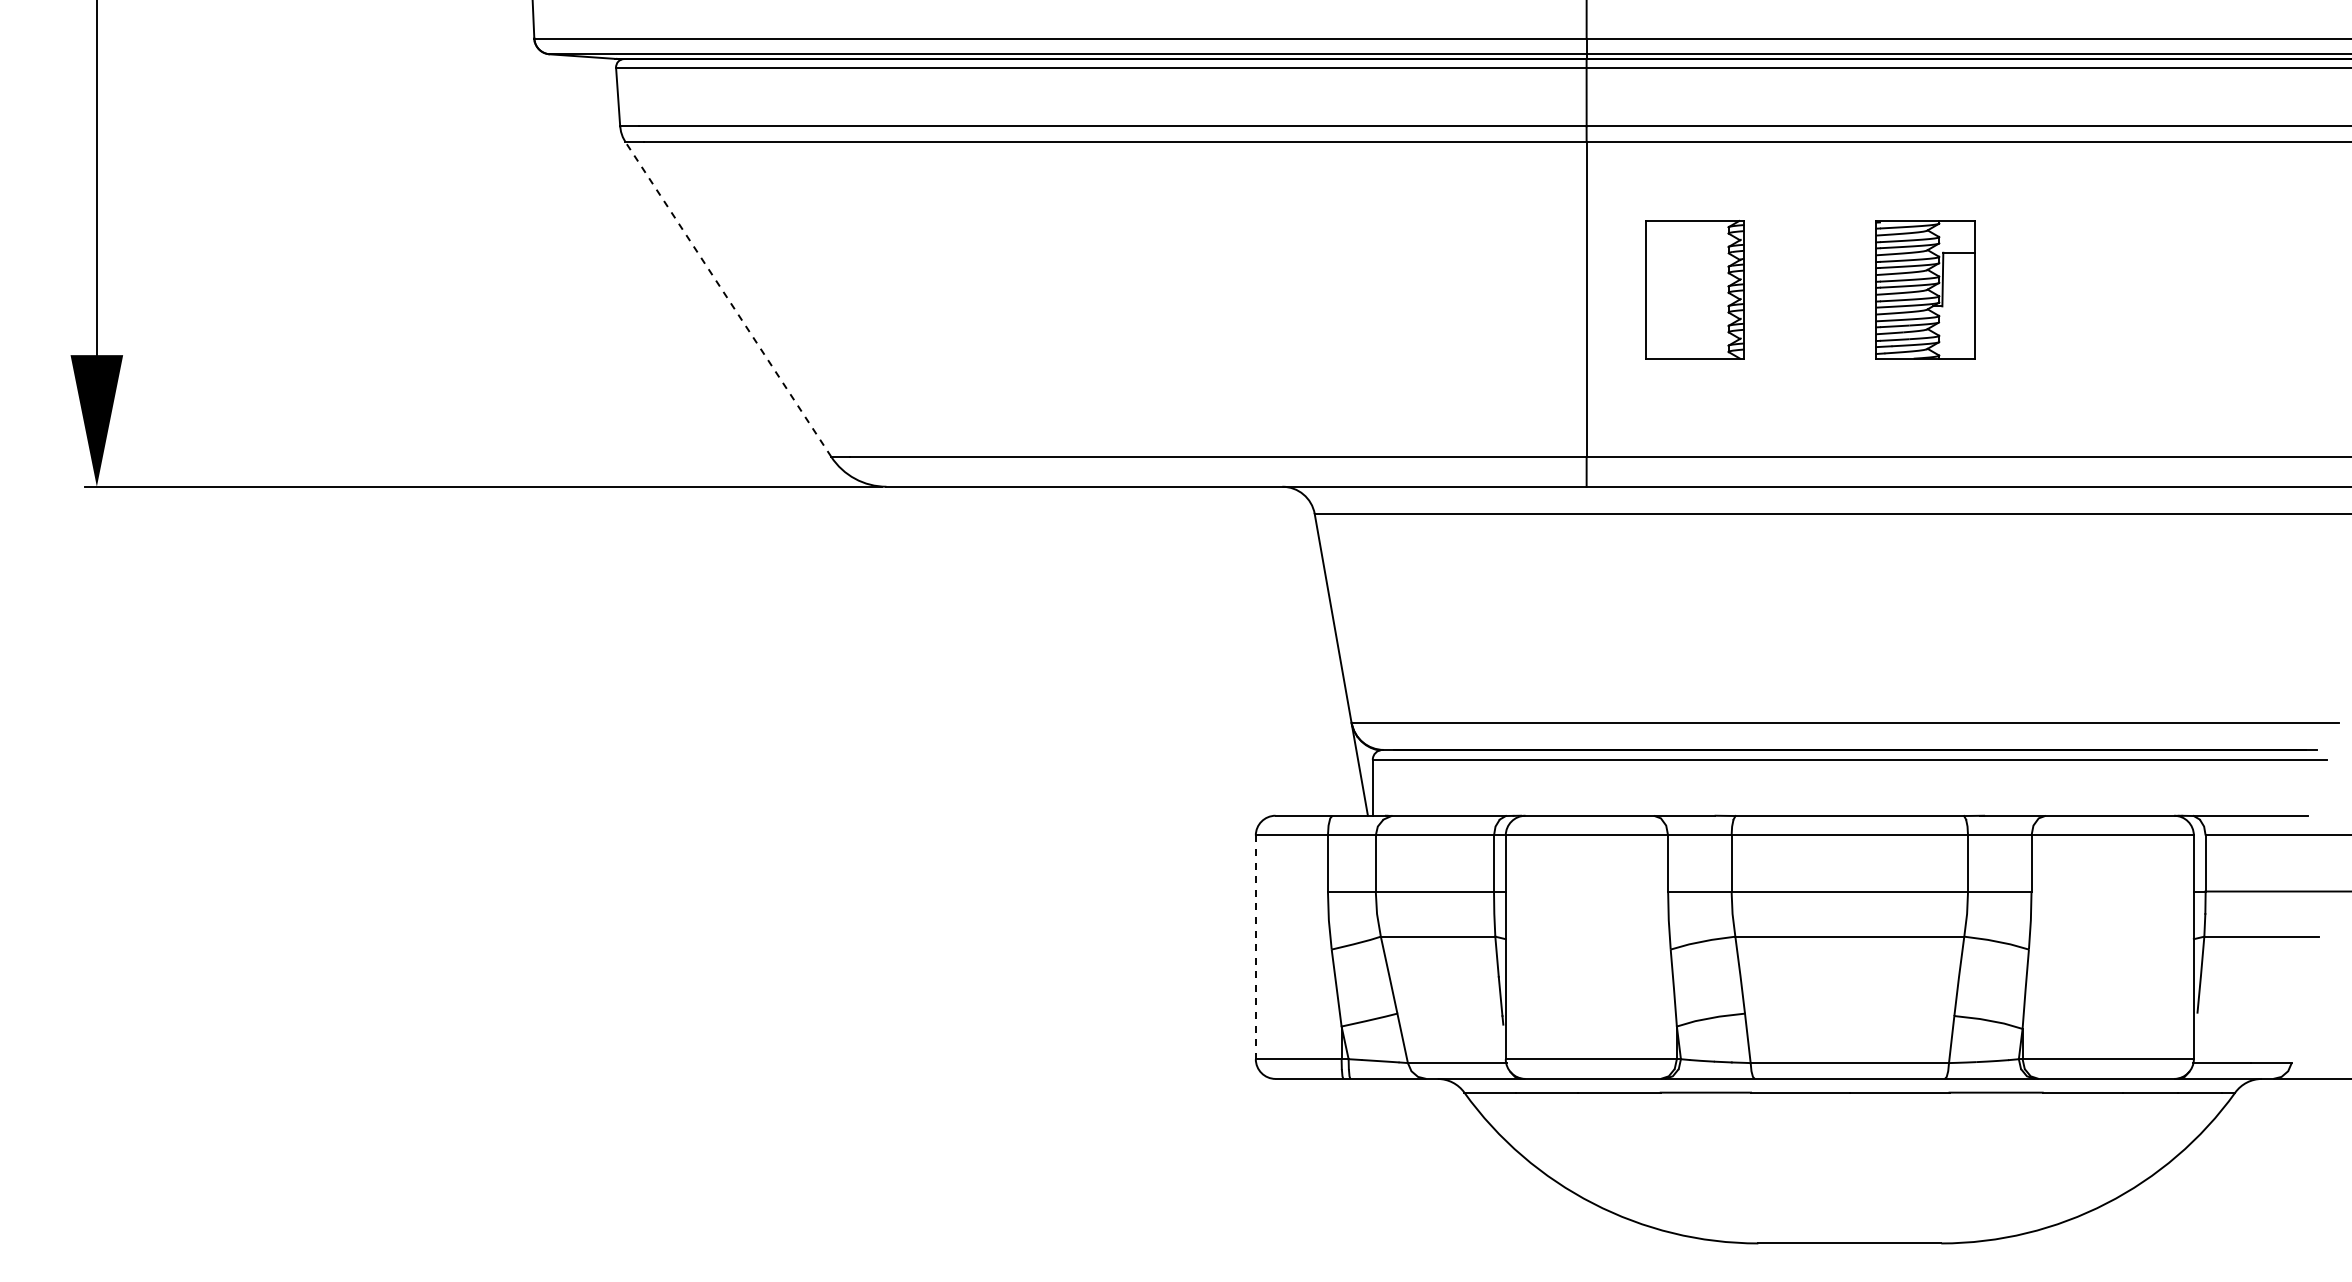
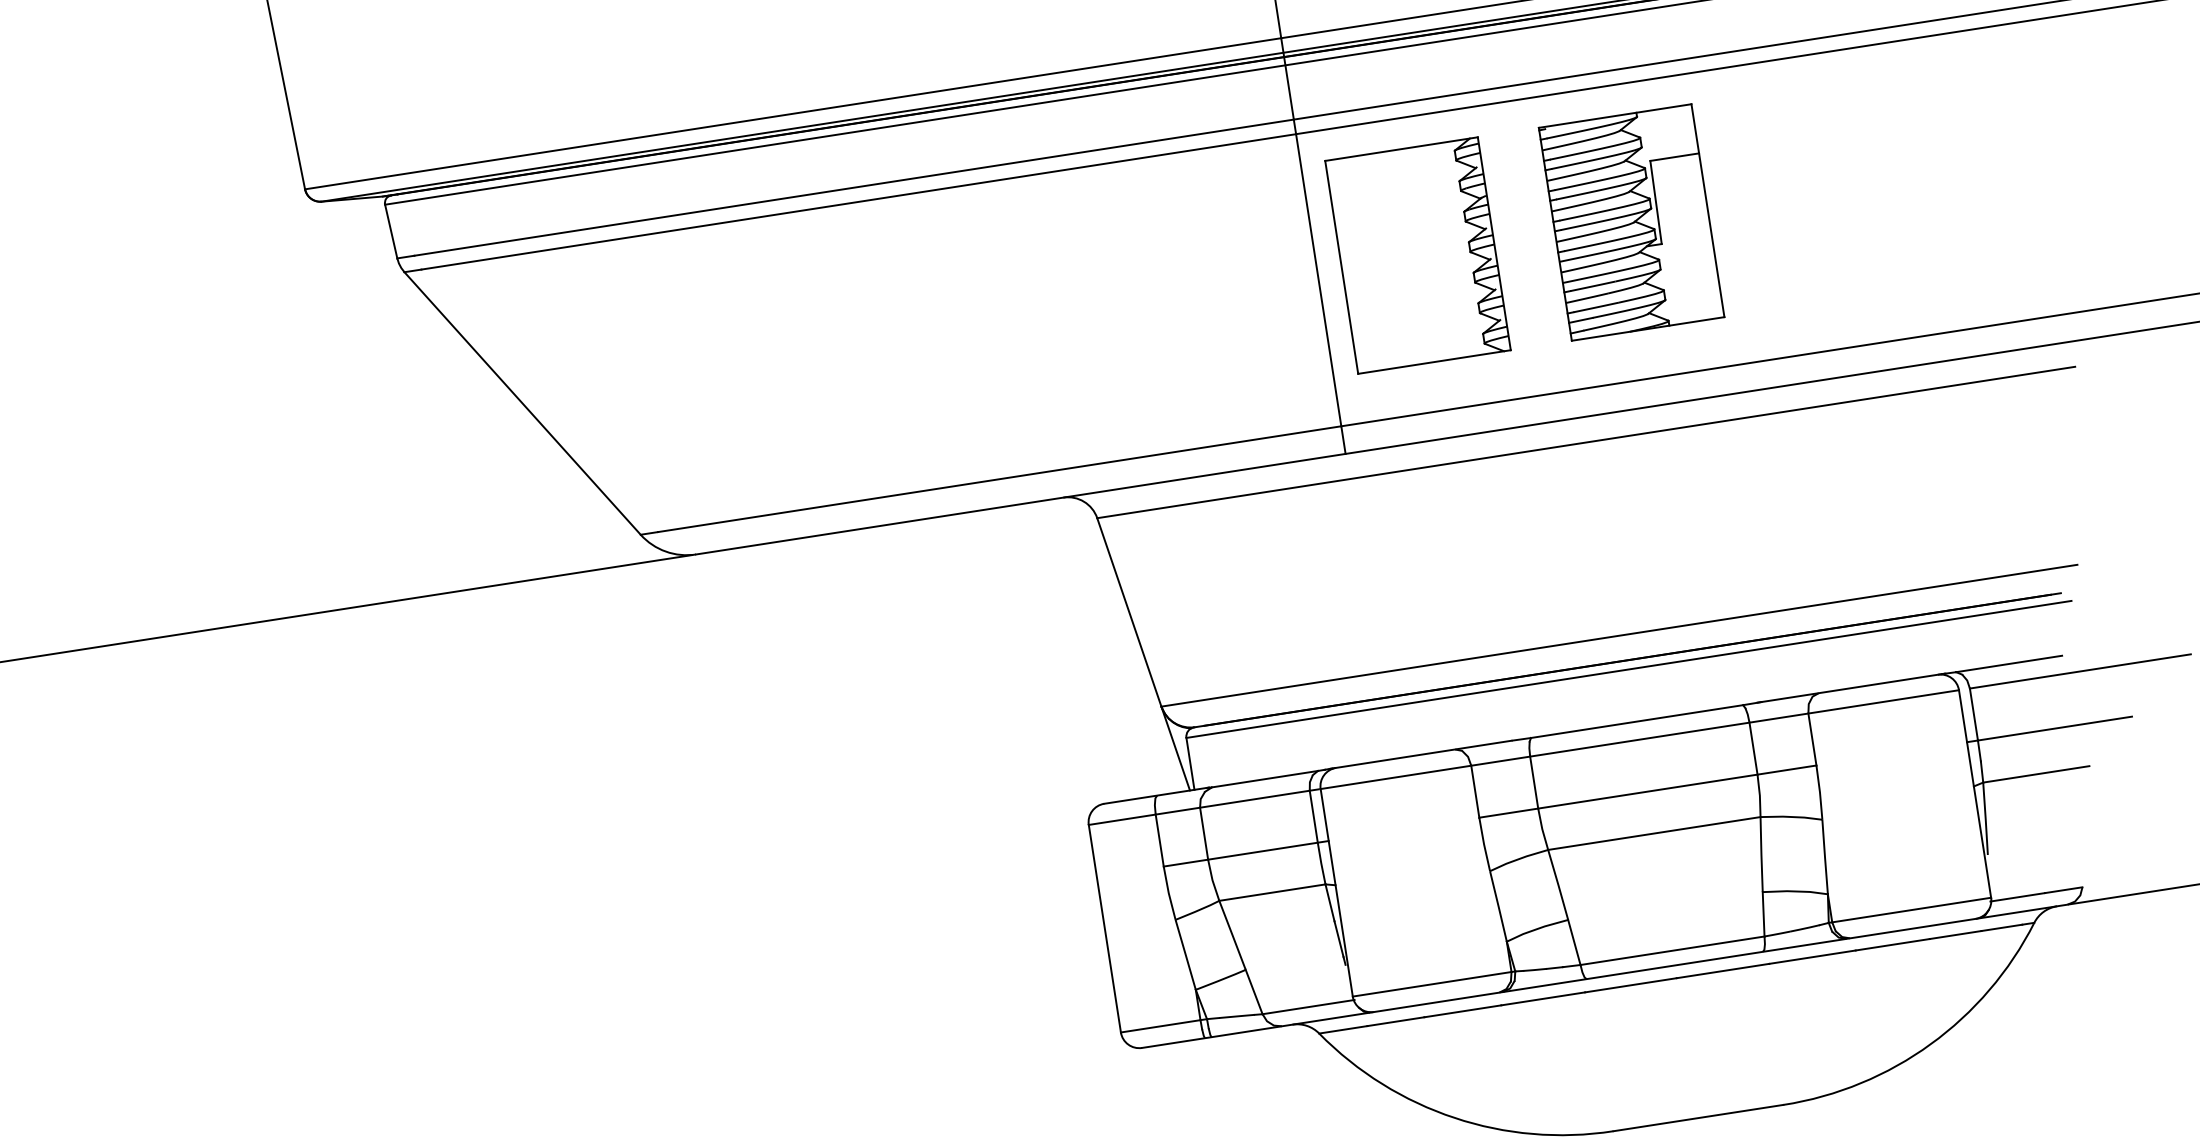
part: (1694, 289) -> (1417, 255), size x1.67
part: (1925, 289) -> (1631, 222), size x1.67
line: (728, 299) -> (522, 403), dashed -> solid
line: (1255, 947) -> (1104, 928), dashed -> solid

